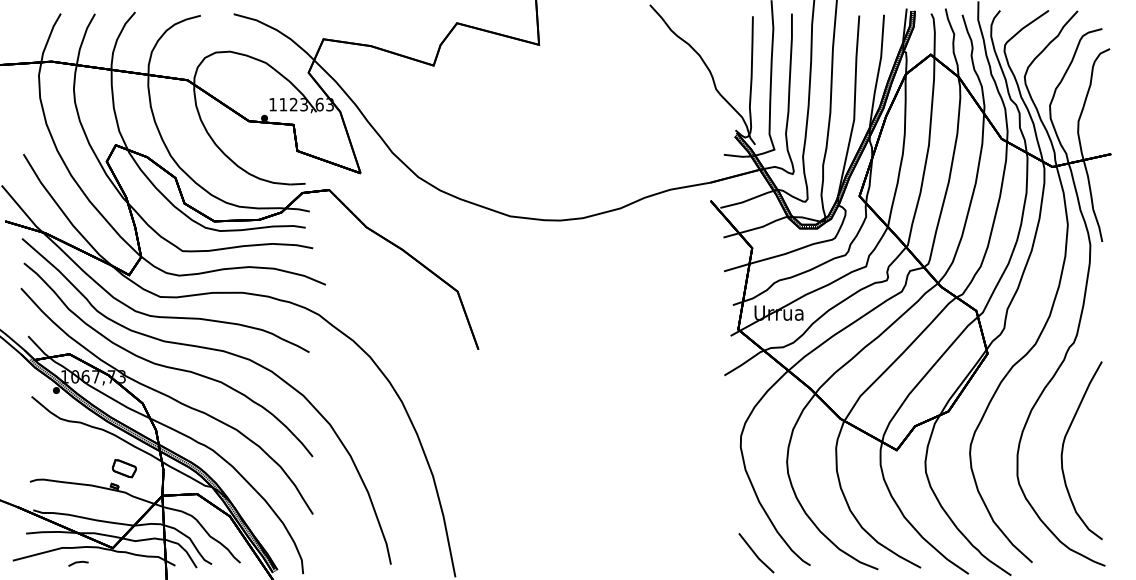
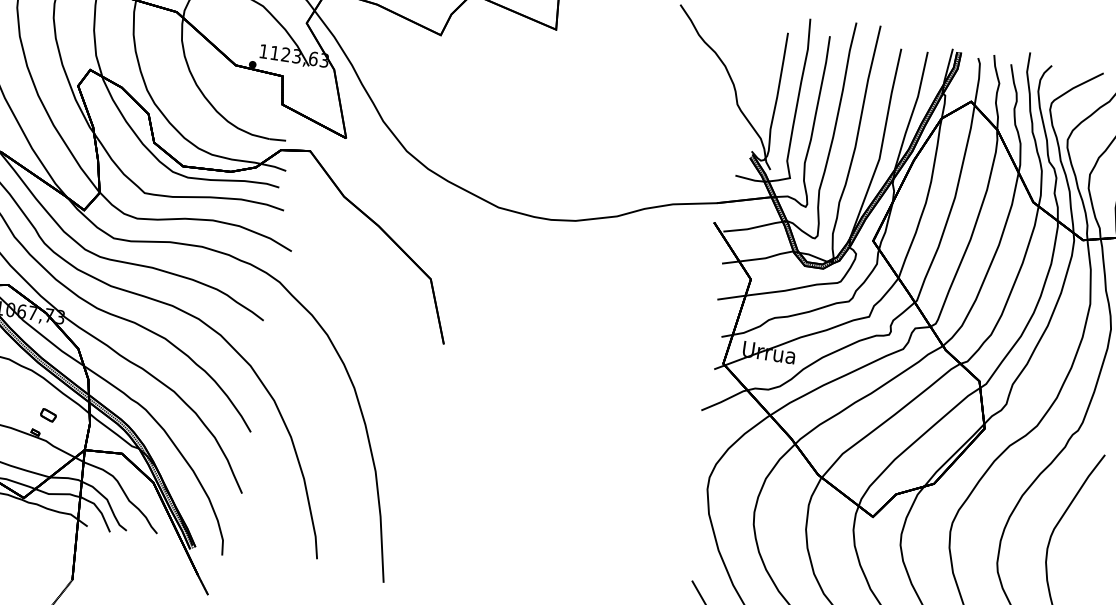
part: (123, 468) -> (47, 414), size x0.6

